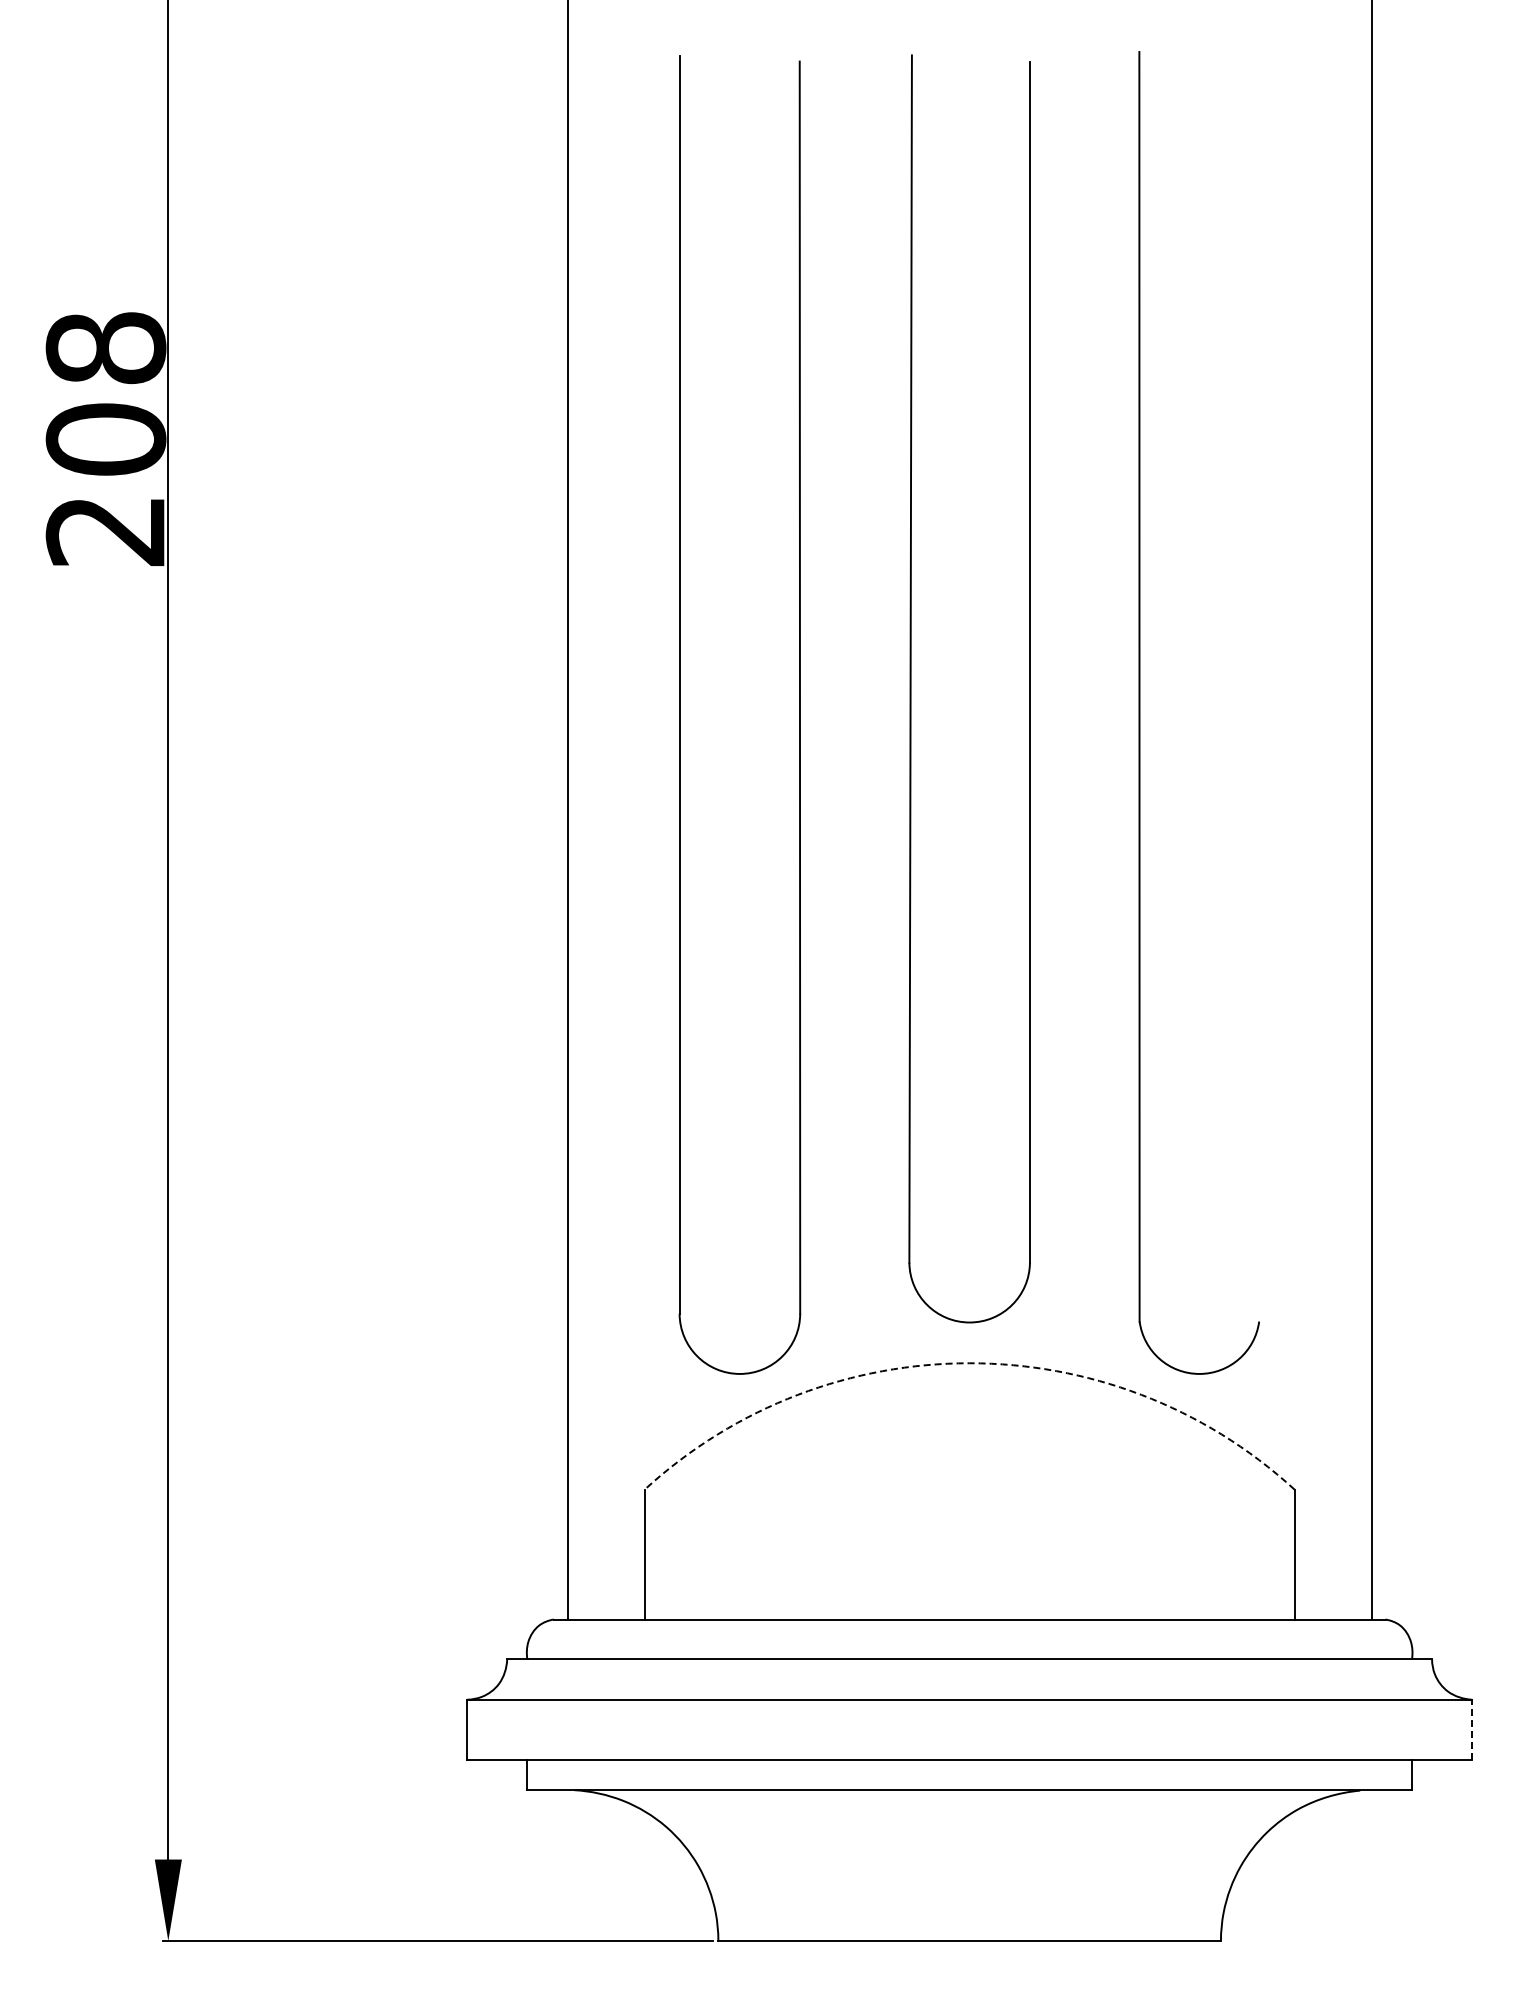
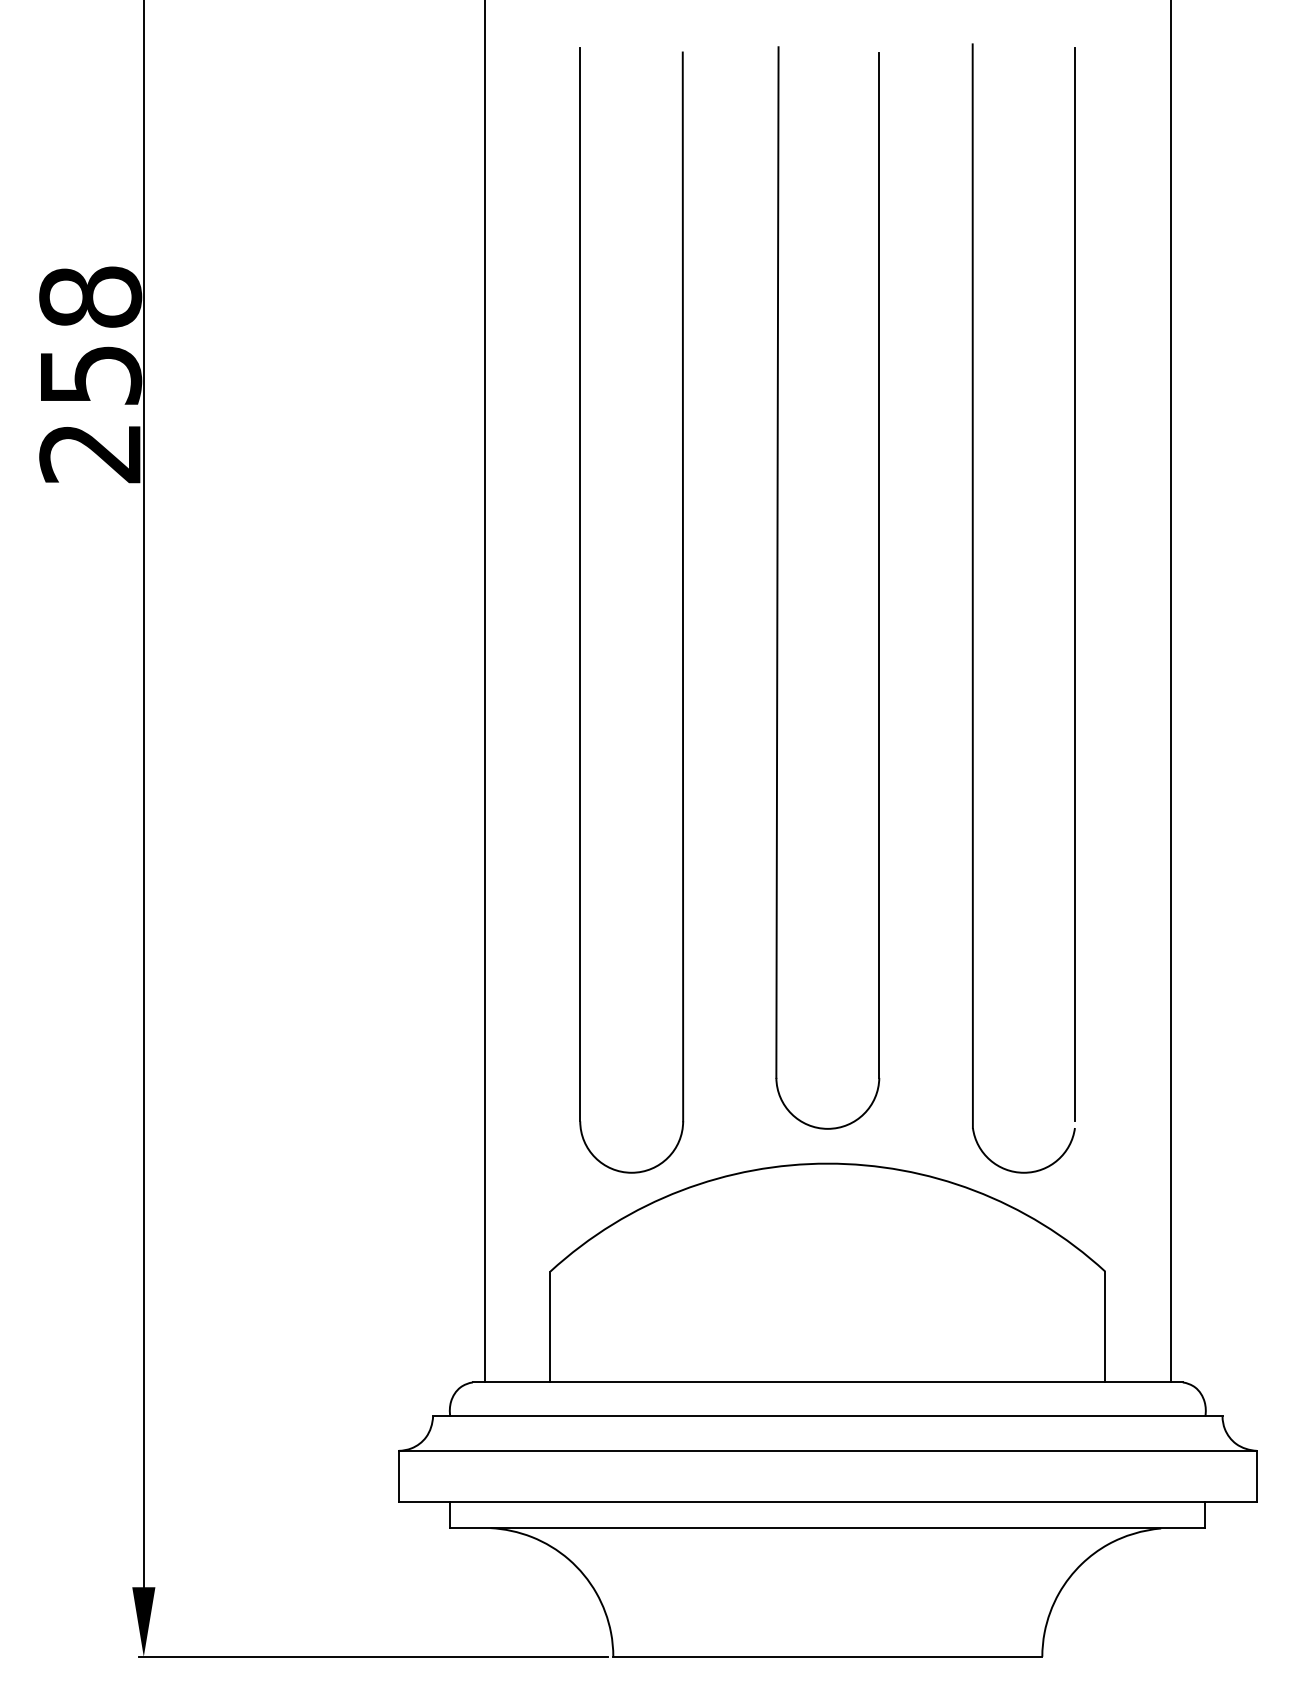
text: (105, 439) -> (90, 375), 208 -> 258
line: (1259, 684) -> (1075, 584), added
arc: (969, 1363) -> (827, 1163), dashed -> solid
line: (1472, 1729) -> (1257, 1476), dashed -> solid

